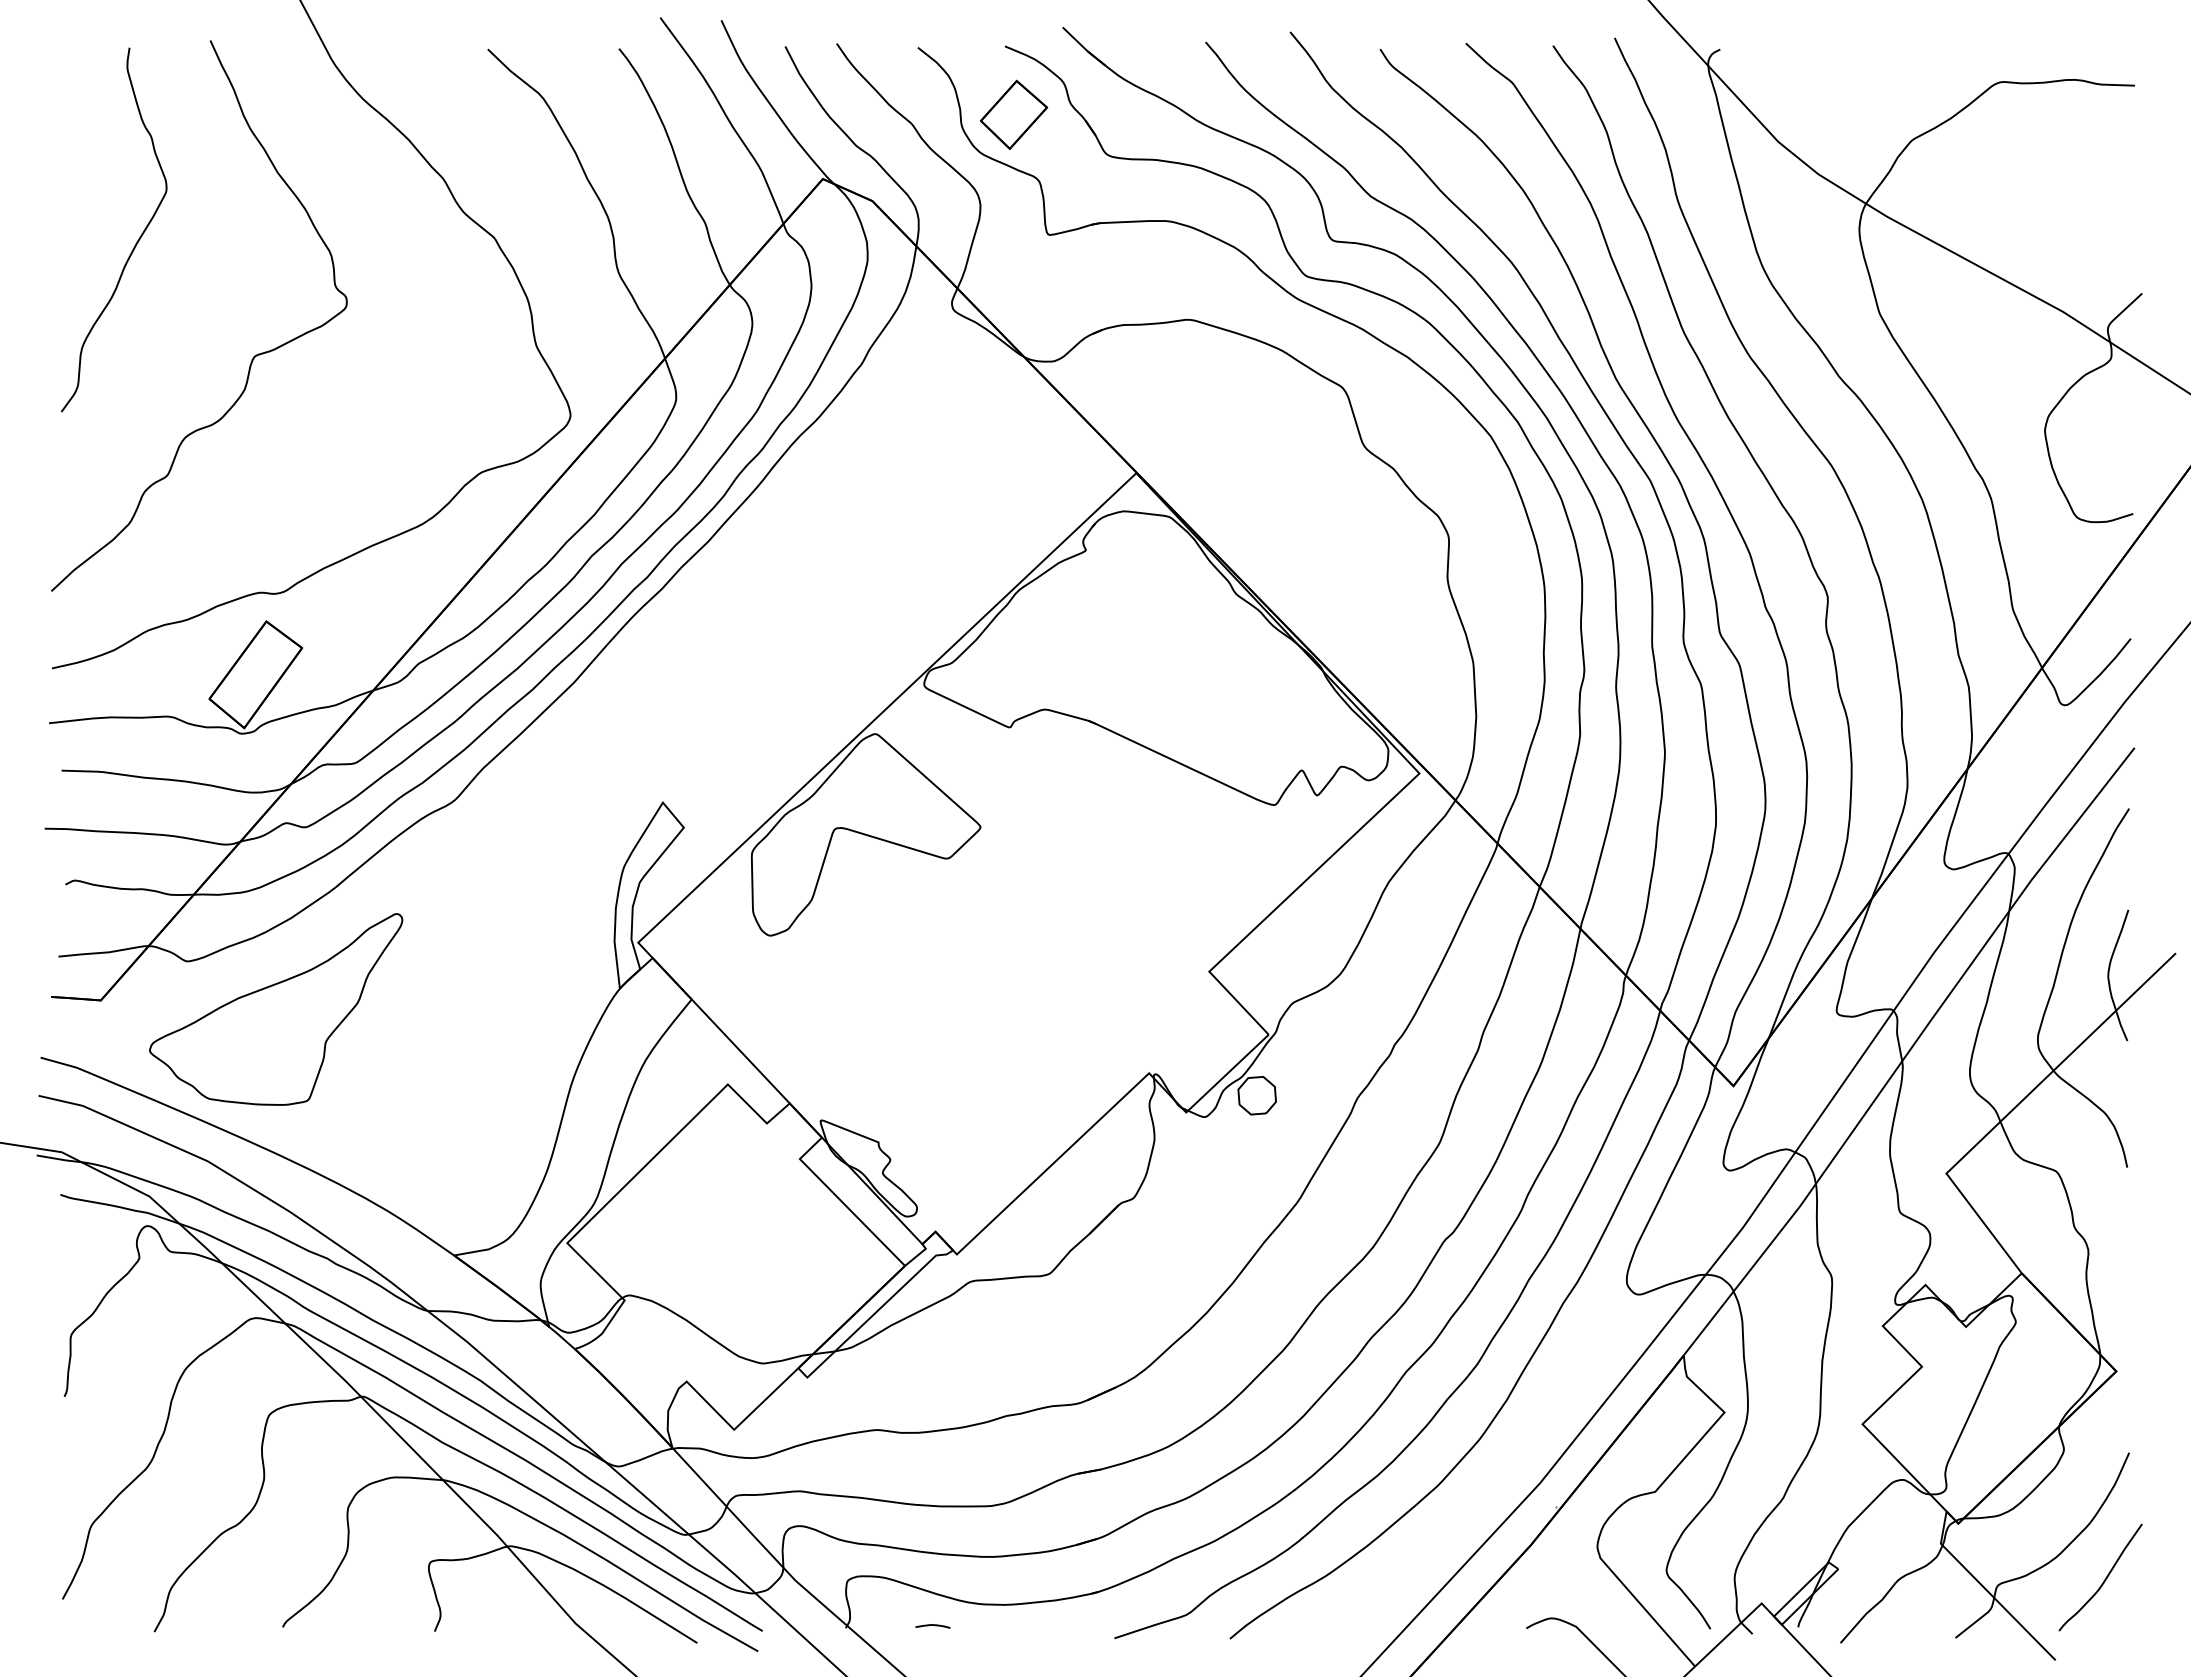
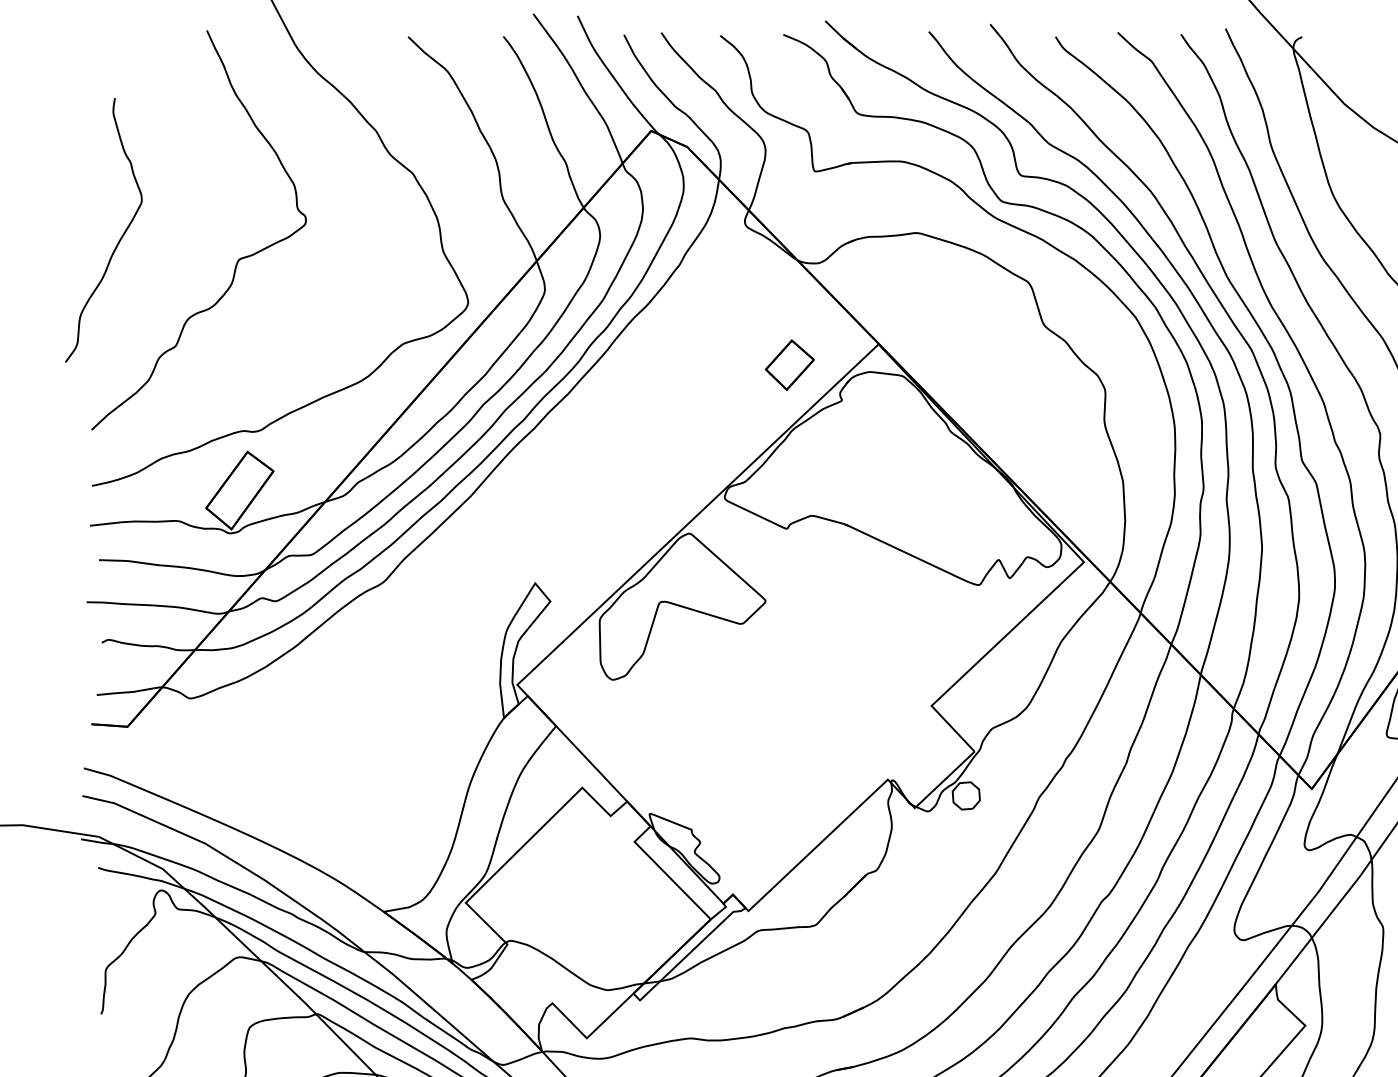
part: (1014, 114) -> (790, 364), moved
curve: (135, 243) -> (119, 240), moved
part: (276, 1009) -> (254, 733), removed

